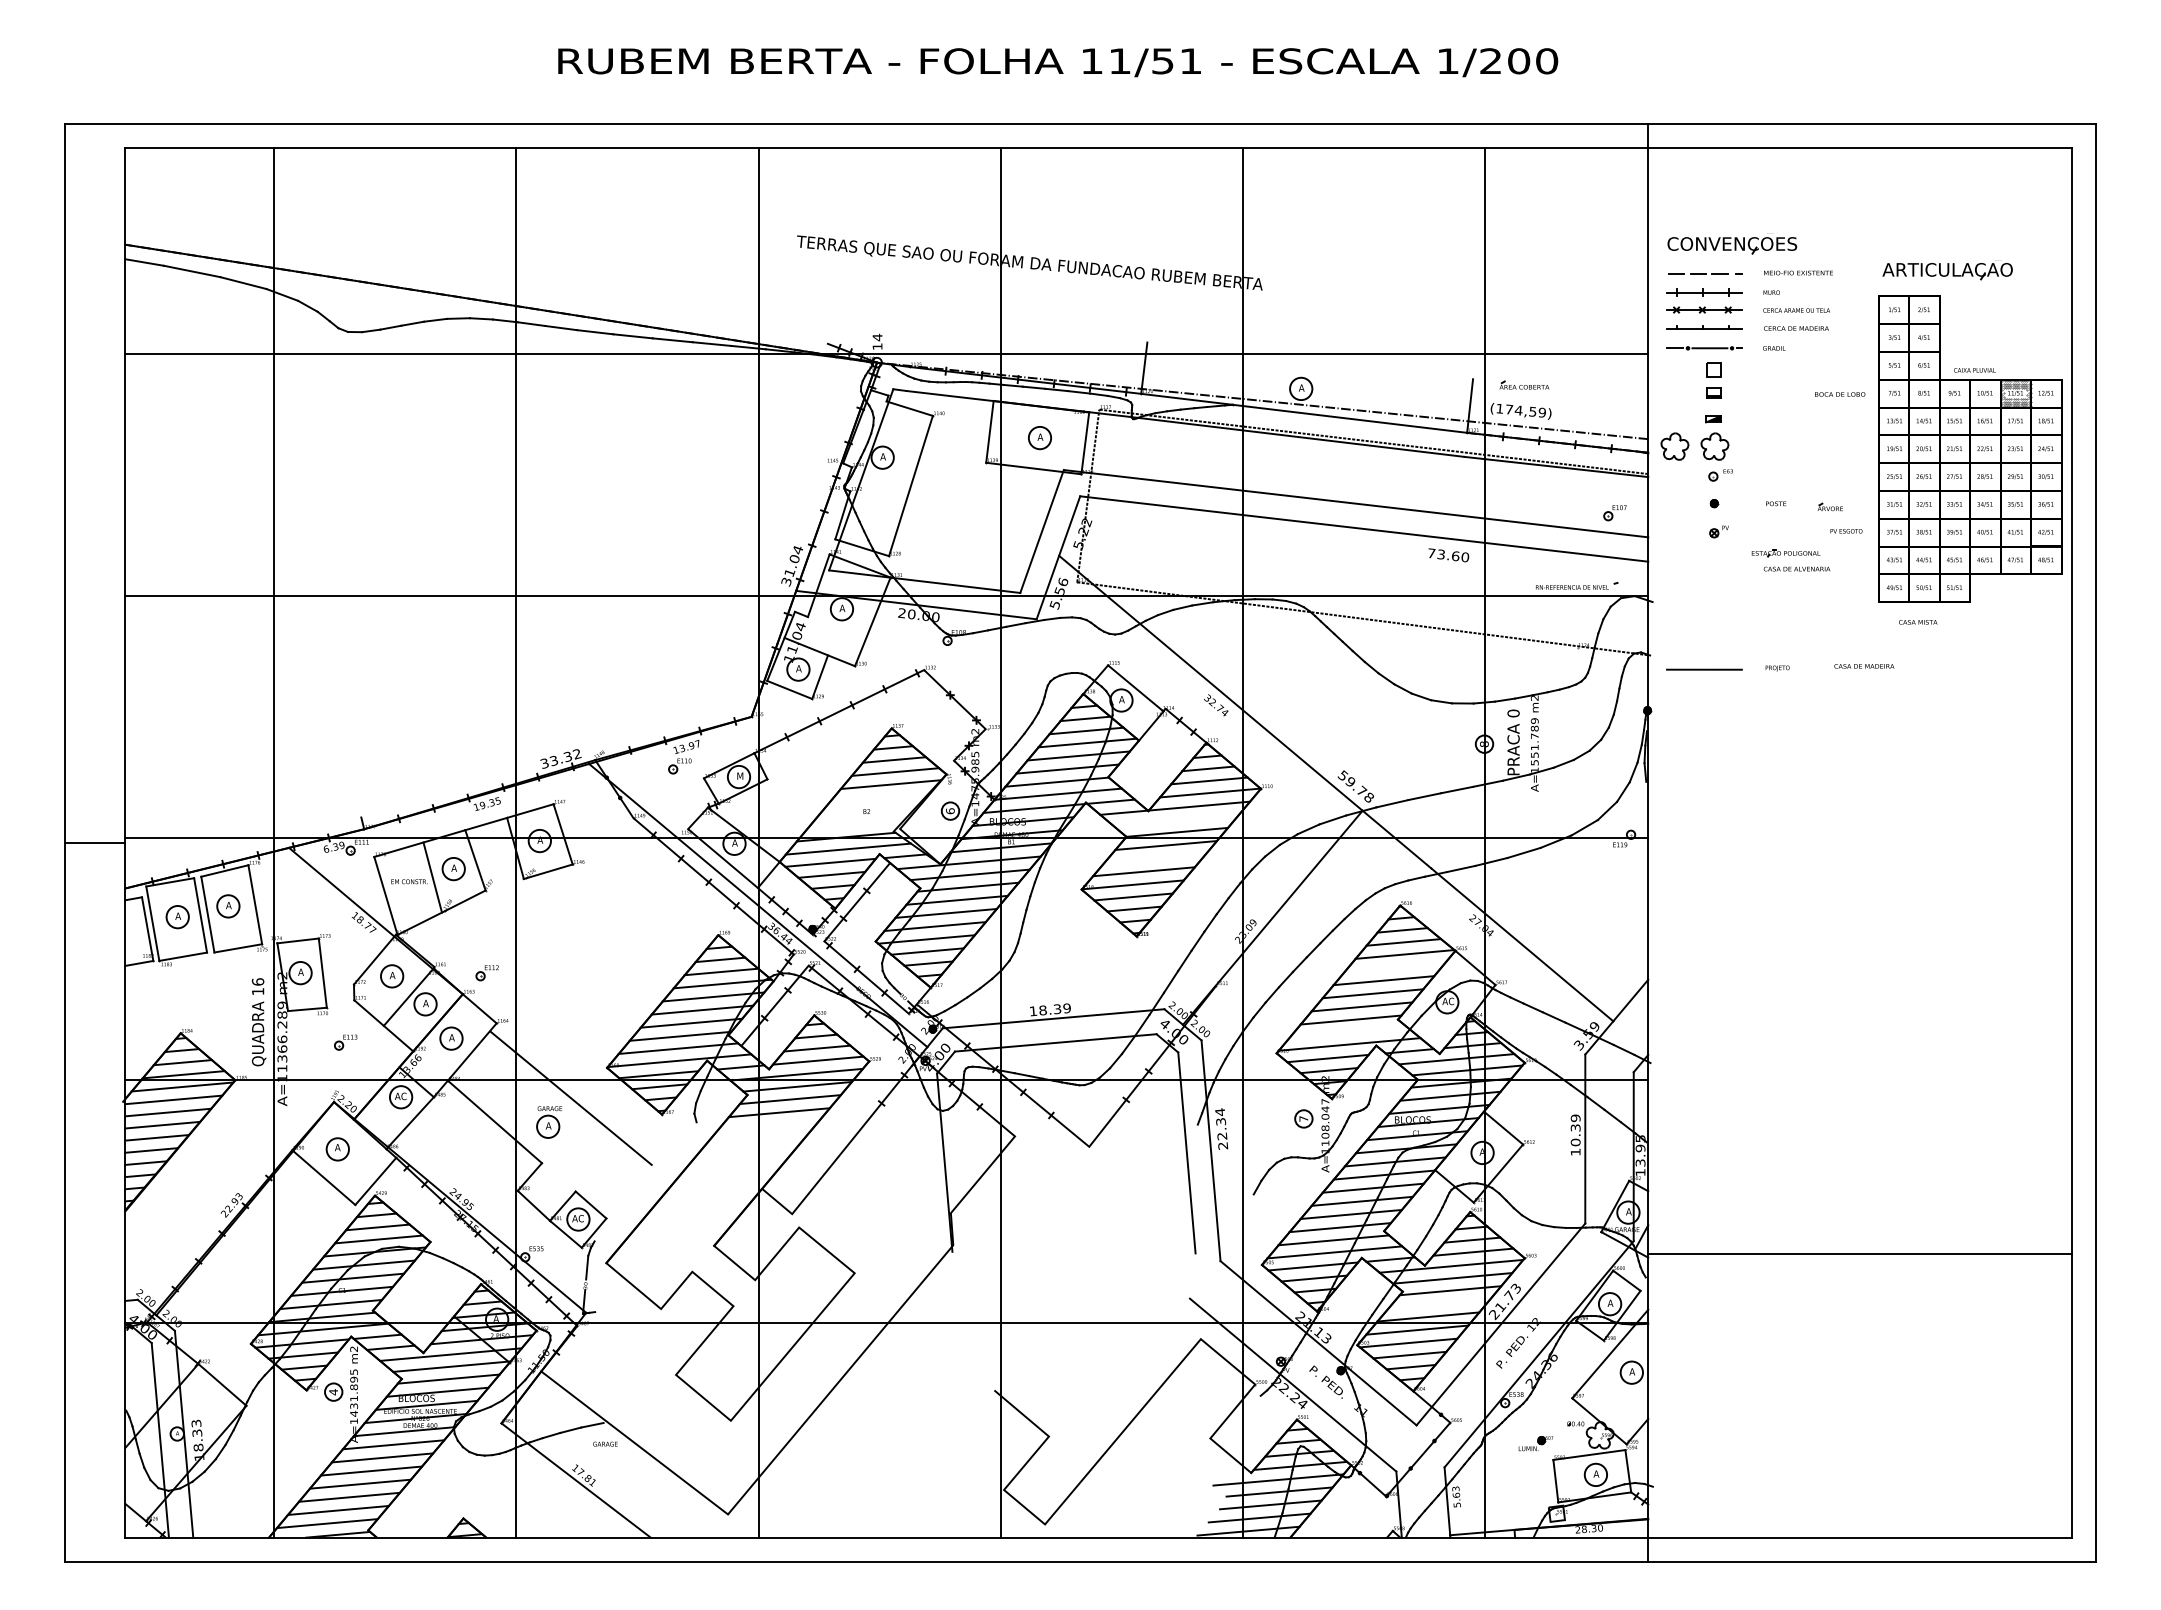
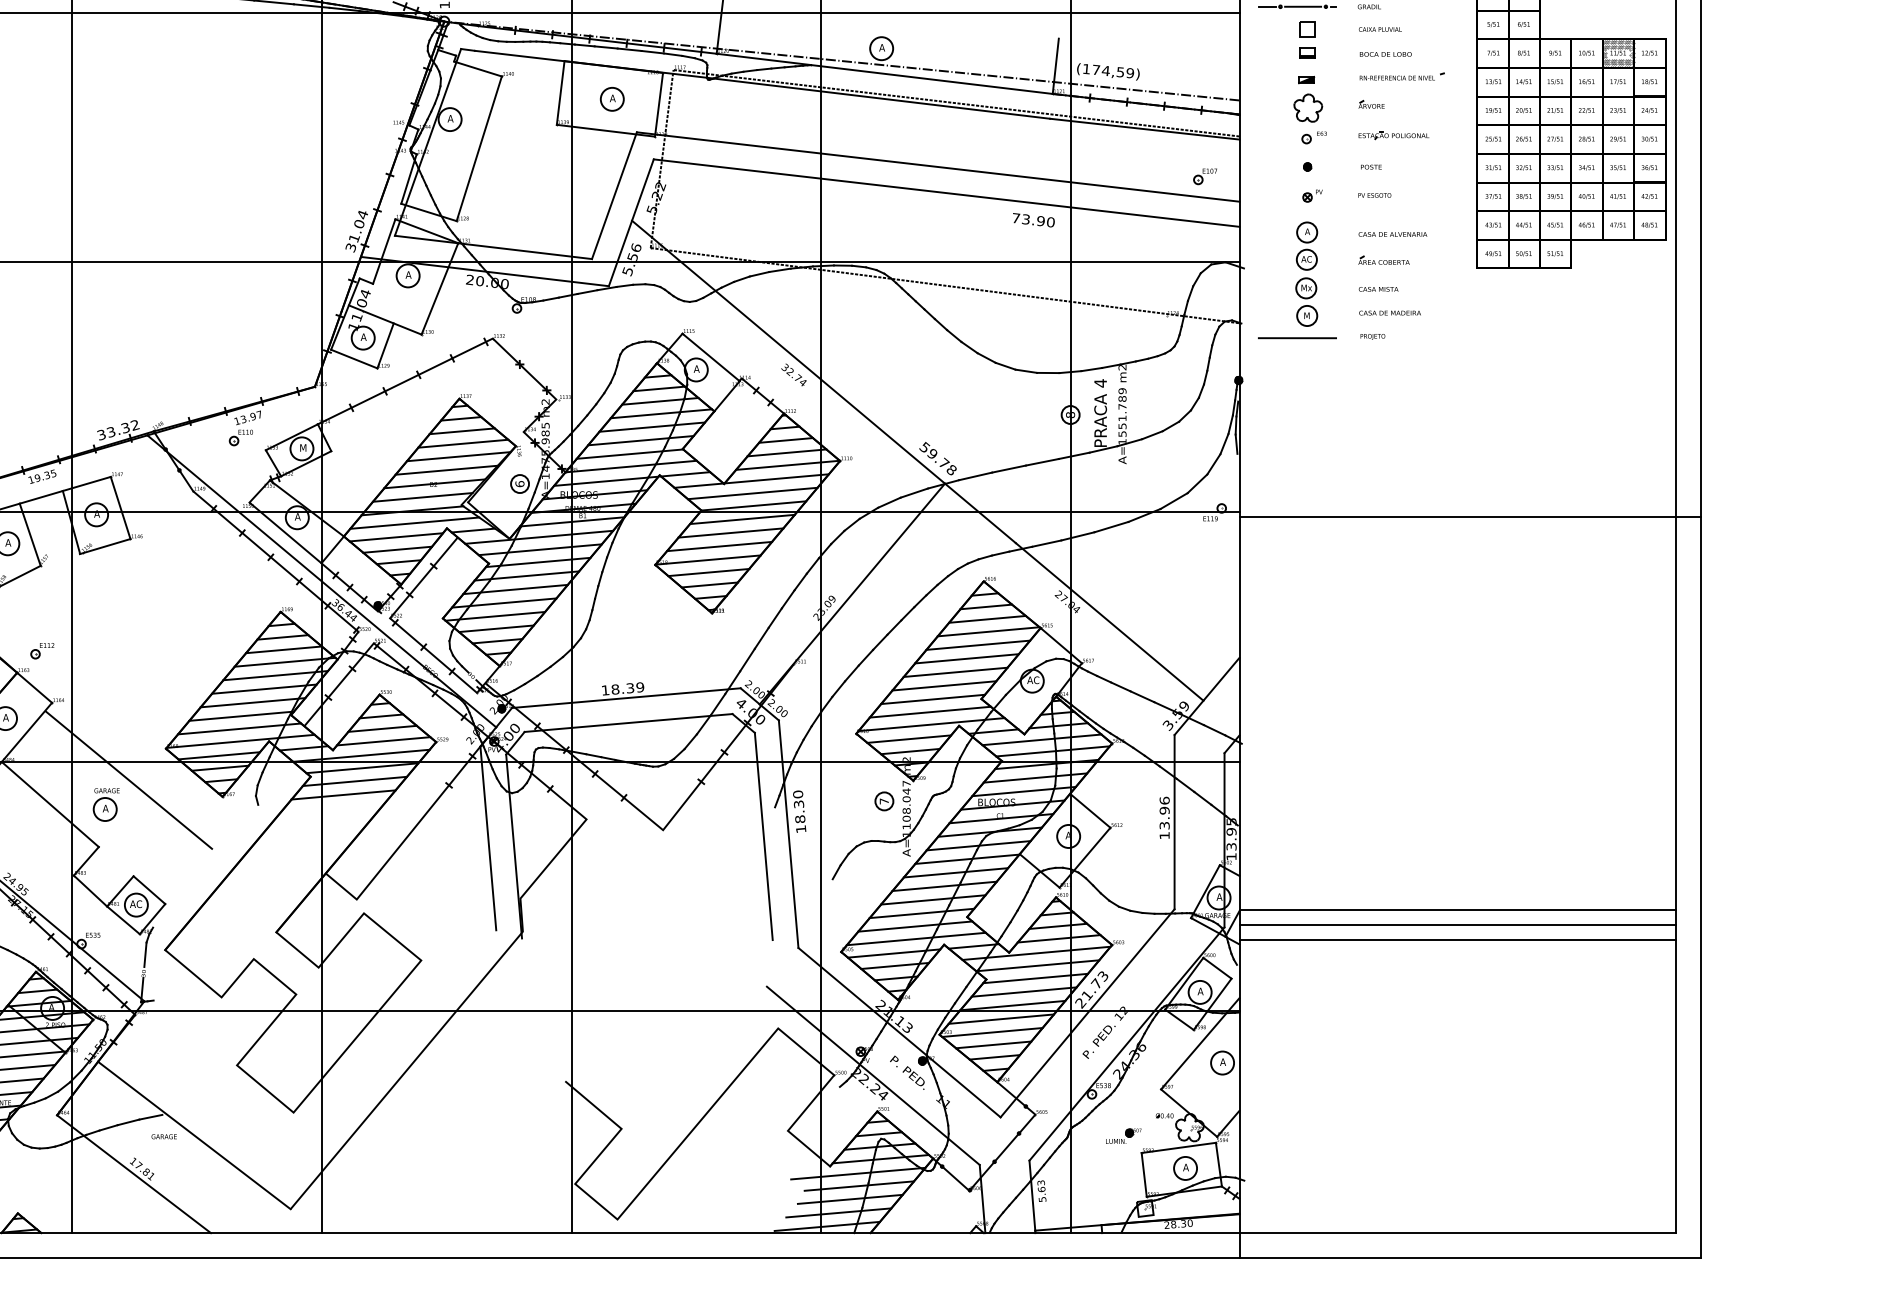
text: (1974, 370) -> (1379, 29), moved
part: (1524, 384) -> (1384, 259), moved
text: (1840, 394) -> (1386, 54), moved
part: (1674, 446) -> (1266, 108), removed
part: (1829, 506) -> (1370, 103), moved
text: (1846, 531) -> (1374, 195), moved
part: (1785, 553) -> (1393, 135), moved
text: (1455, 556) -> (1040, 221), 73.60 -> 73.90
part: (1577, 585) -> (1402, 76), moved
part: (1713, 607) -> (1306, 274), added
text: (1918, 622) -> (1378, 289), moved
text: (1864, 666) -> (1390, 313), moved
text: (1513, 713) -> (1100, 383), 0 -> 4
line: (878, 797) -> (445, 469), added
line: (867, 810) -> (434, 483), added
line: (1176, 819) -> (753, 492), added
line: (855, 823) -> (422, 496), added
line: (1872, 842) -> (1470, 516), added
line: (1154, 858) -> (730, 532), added
line: (1394, 967) -> (977, 645), added
line: (1348, 1032) -> (930, 712), added
text: (1221, 1128) -> (799, 811), 22.34 -> 18.30
text: (1575, 1130) -> (1164, 813), 10.39 -> 13.96
line: (919, 1154) -> (488, 838), added
line: (1859, 1224) -> (1457, 910), added
line: (1859, 1239) -> (1457, 925), added
line: (1439, 1303) -> (1024, 991), added

